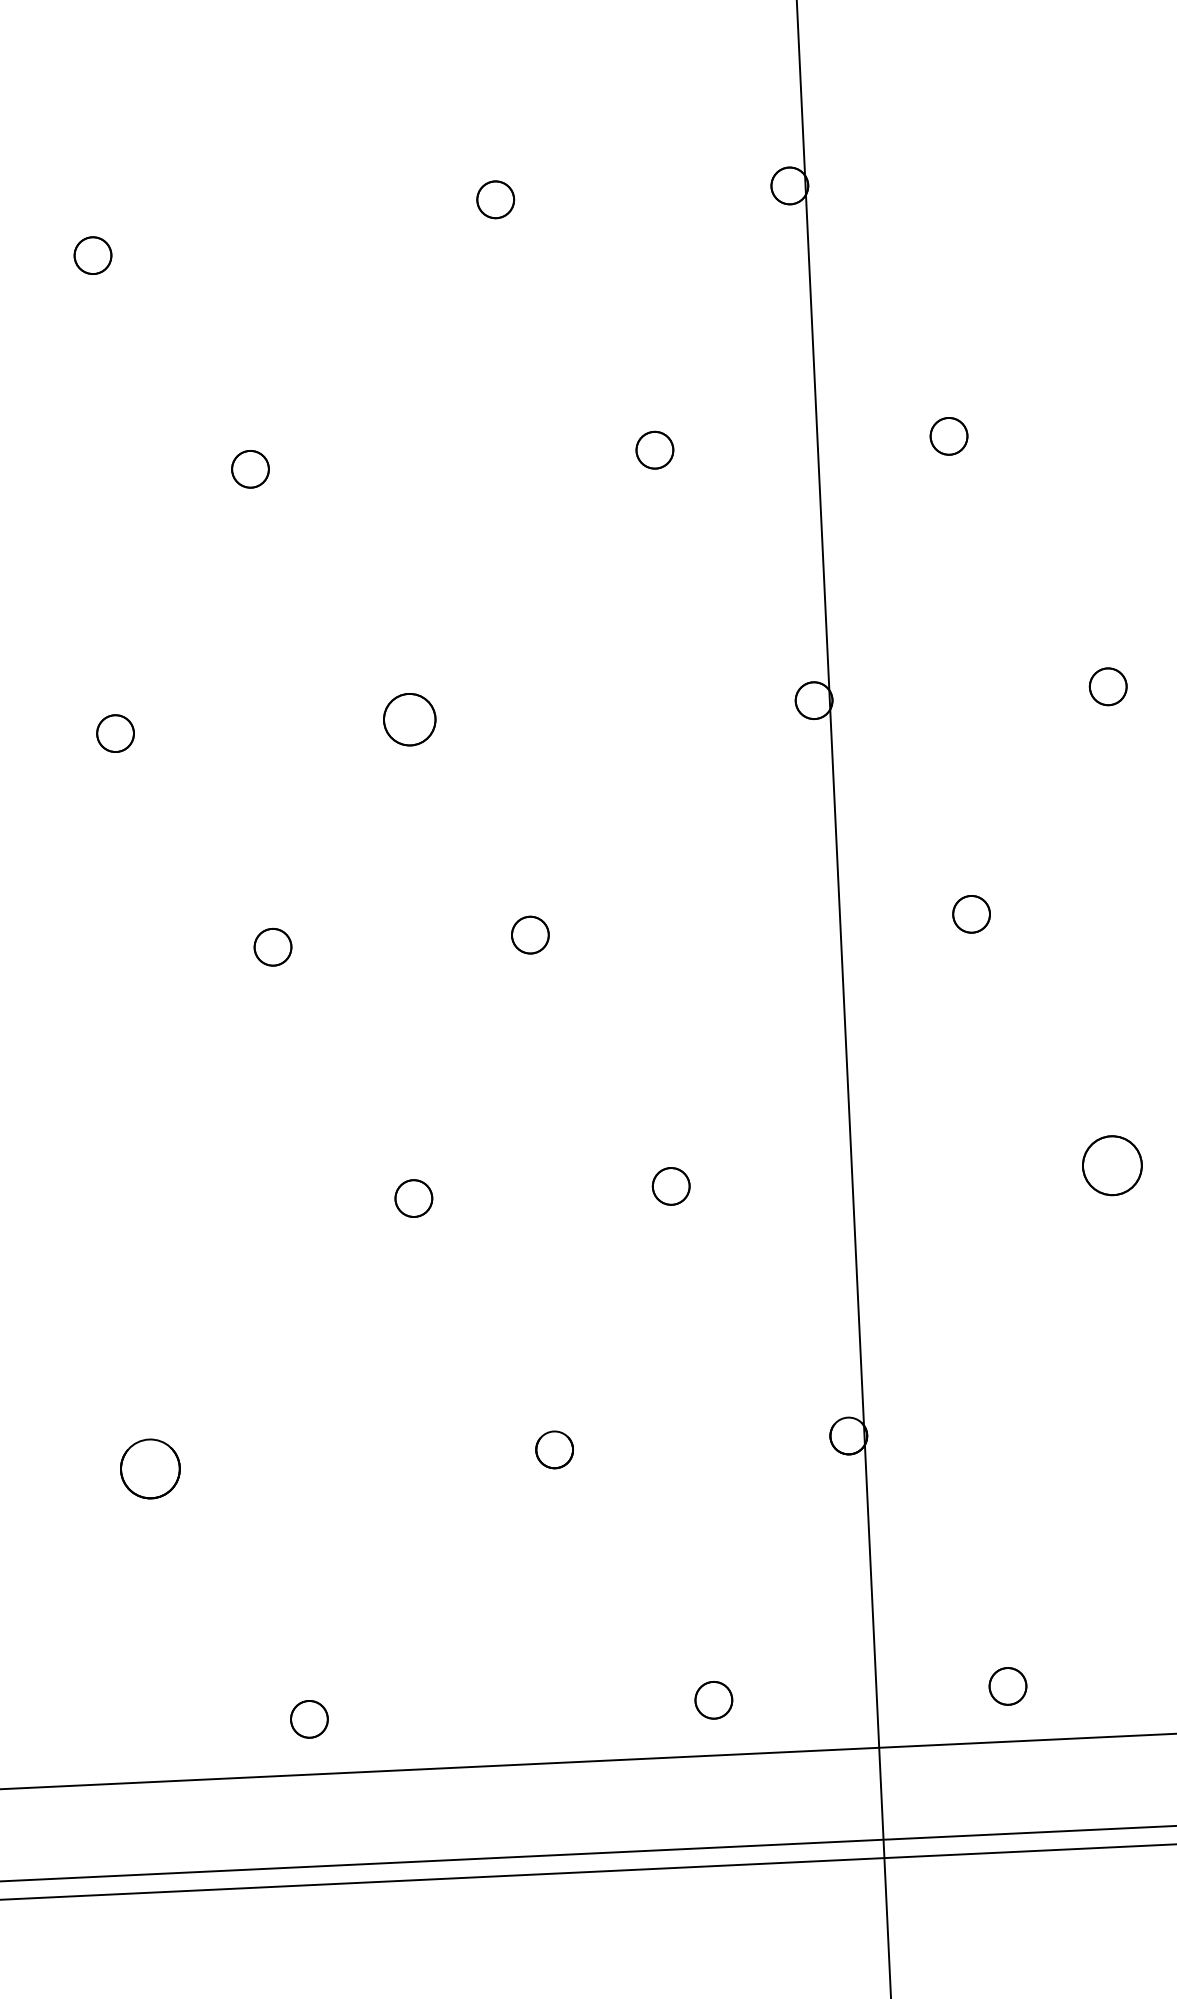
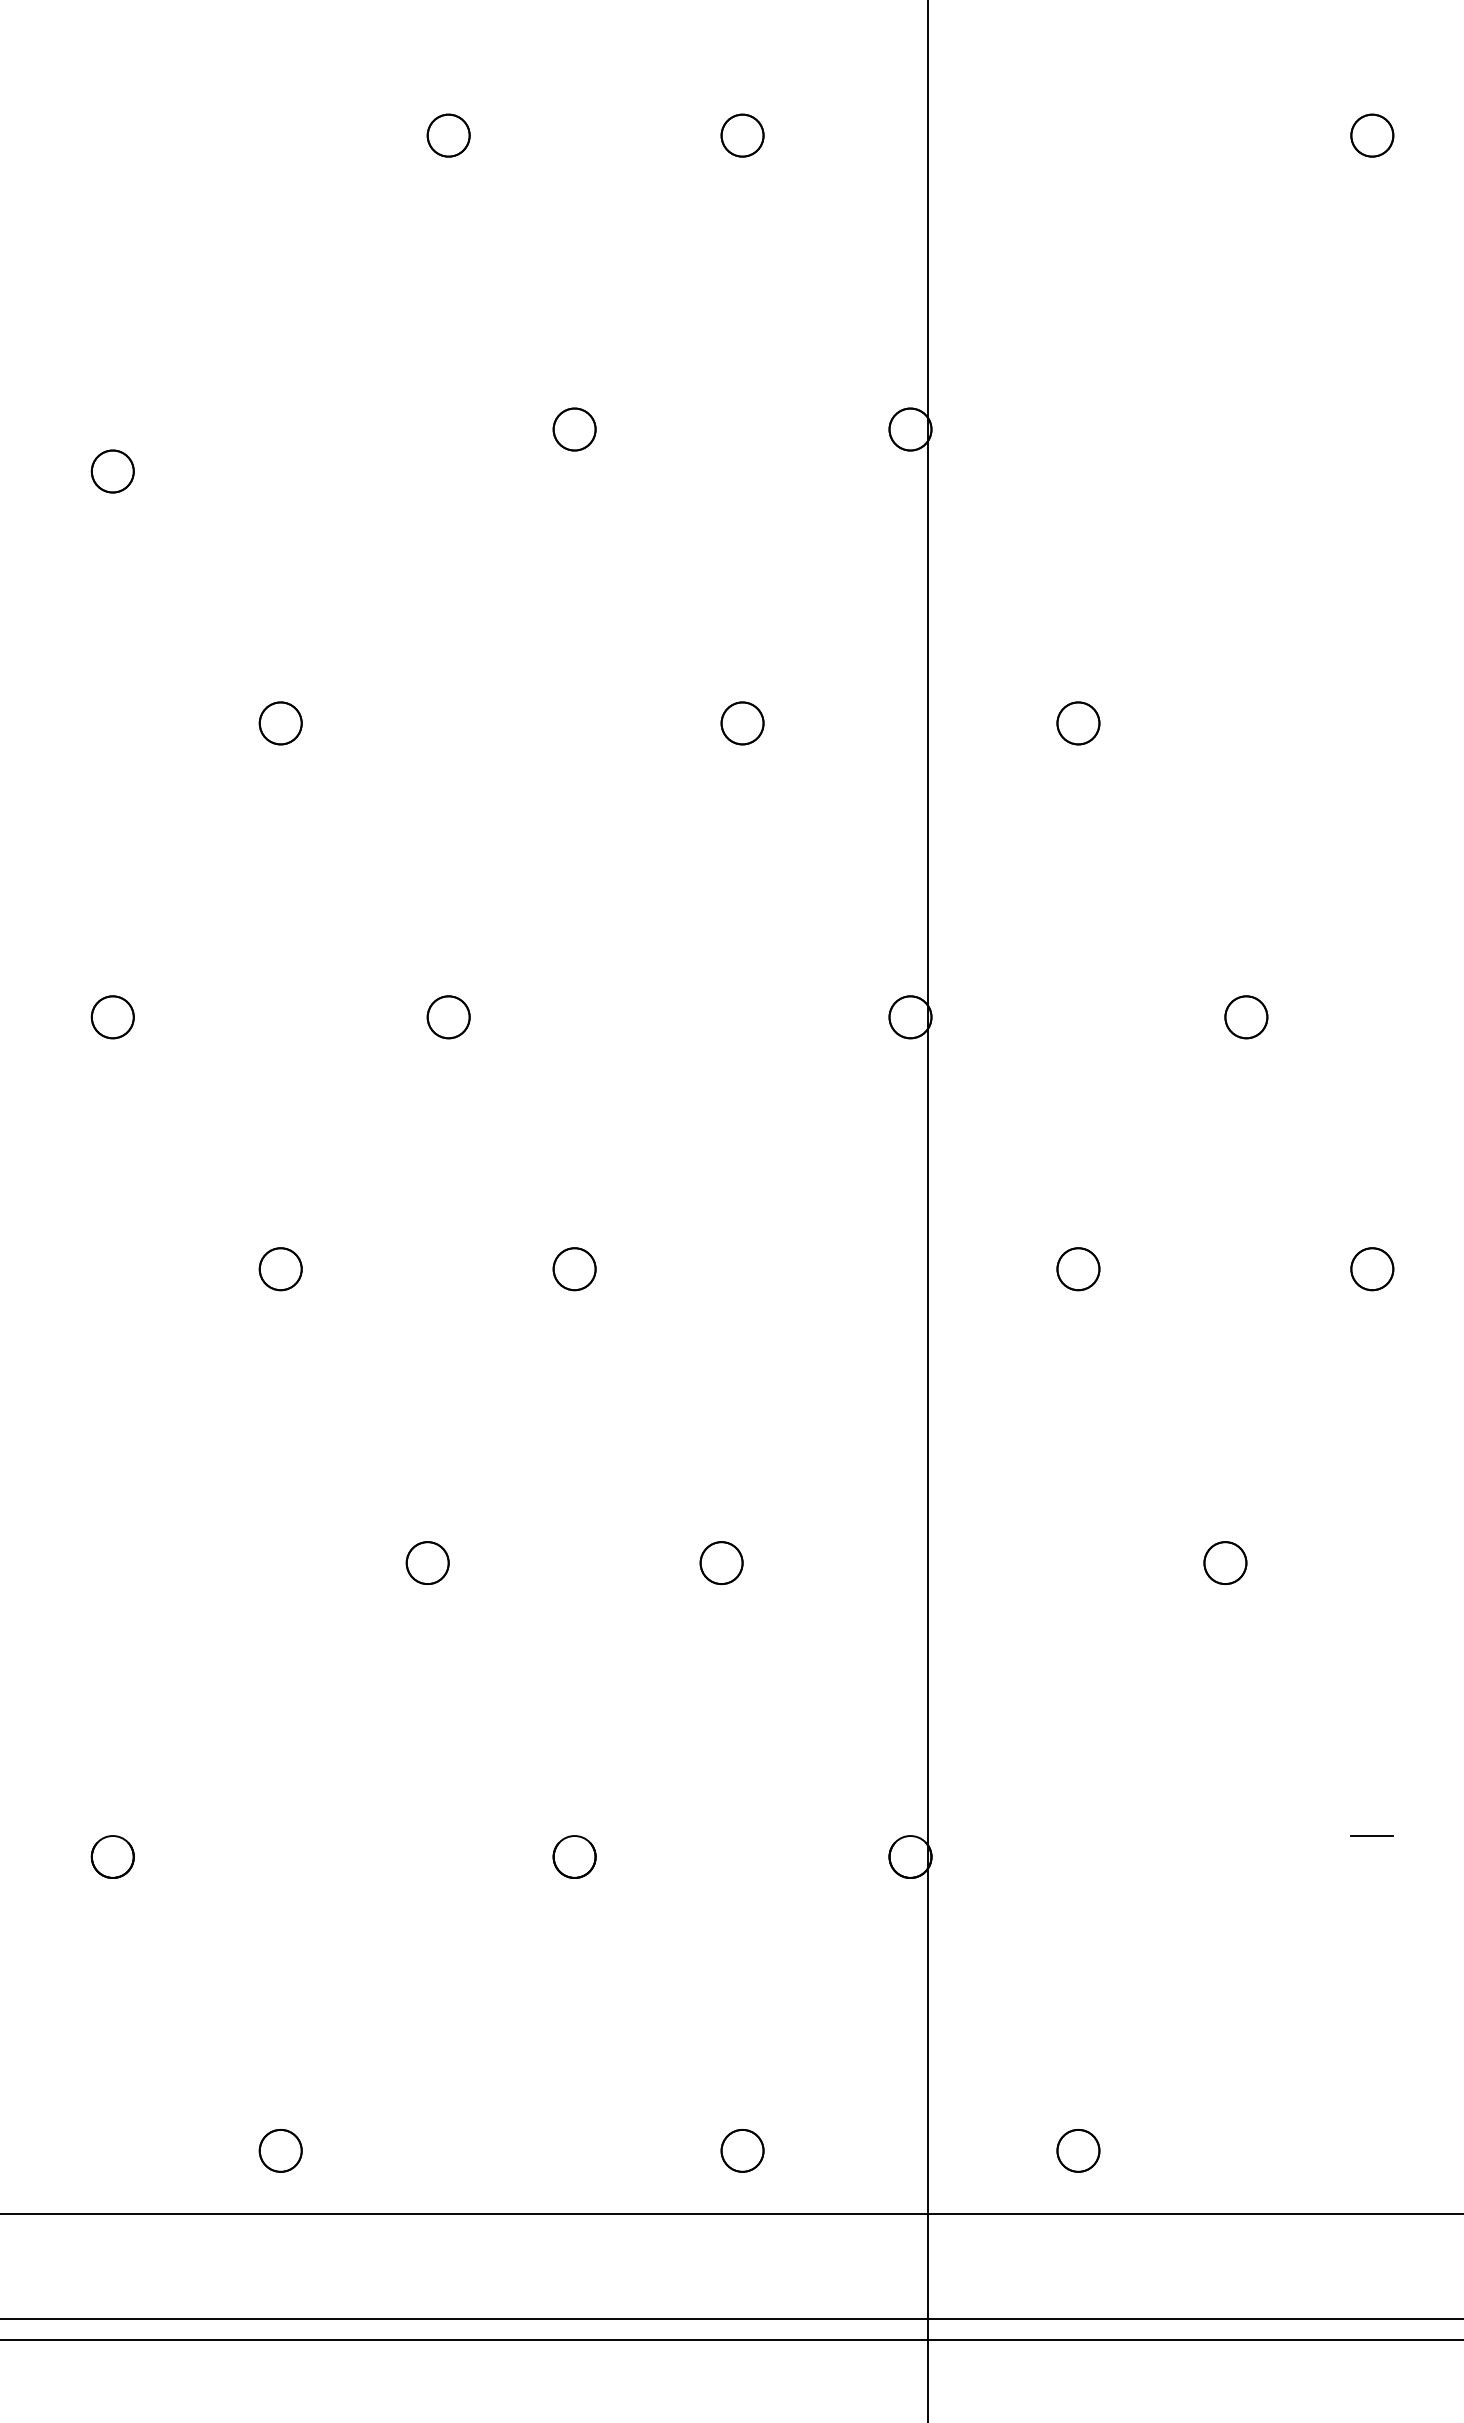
part: (409, 719) -> (448, 1017), size x0.71
part: (1112, 1165) -> (1225, 1562), size x0.62
part: (149, 1468) -> (112, 1856), size x0.62

